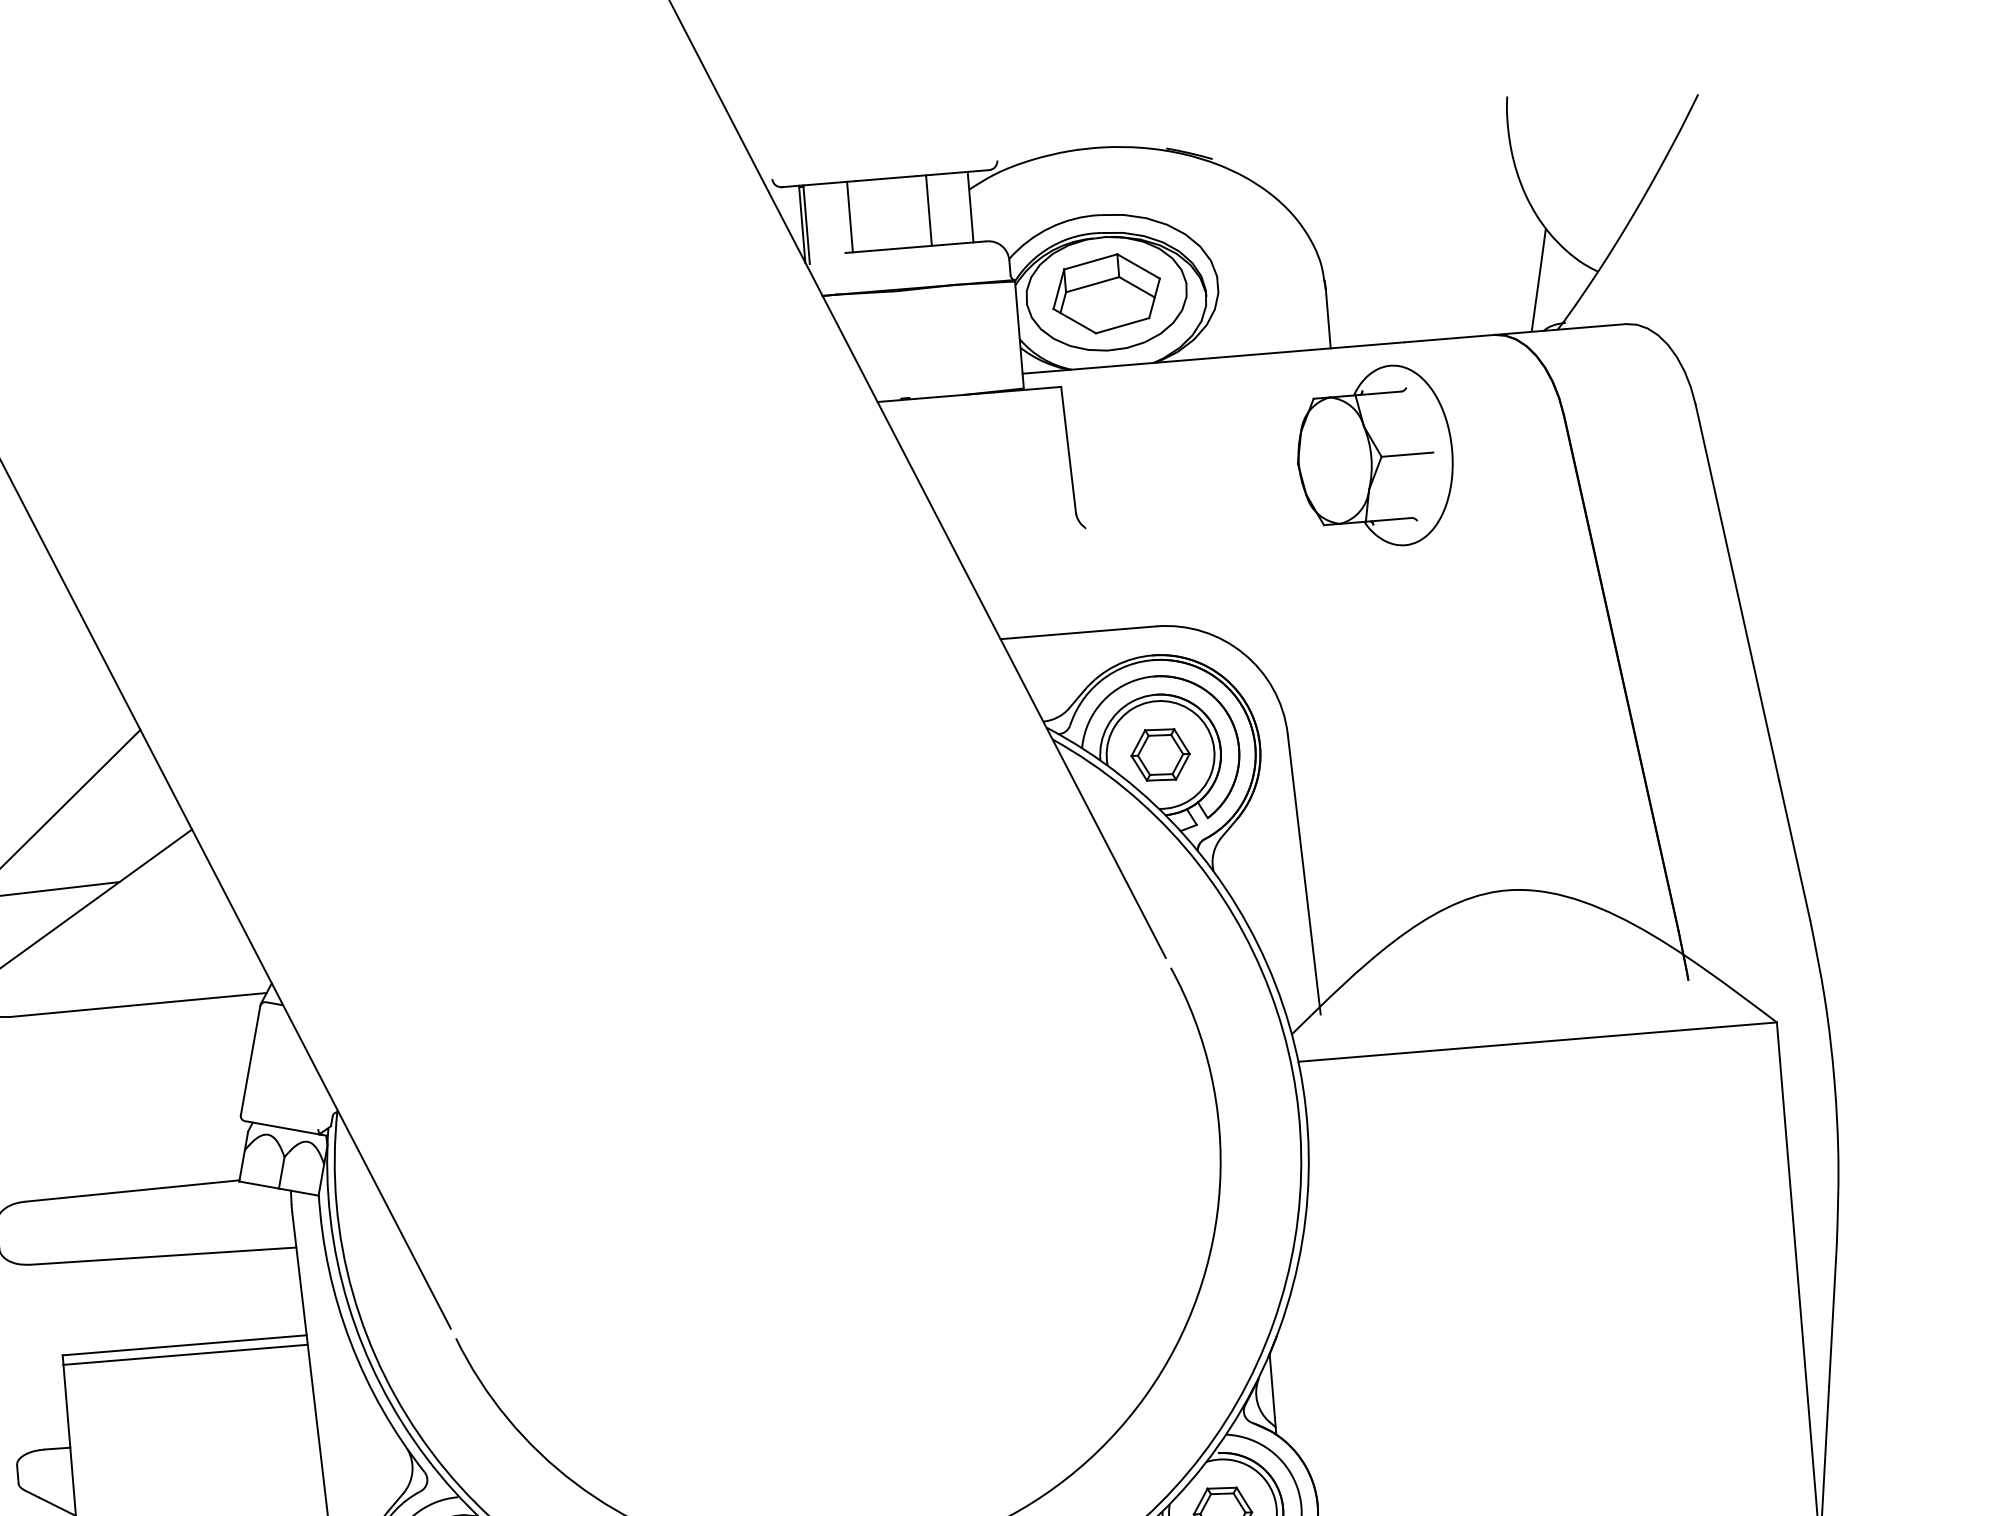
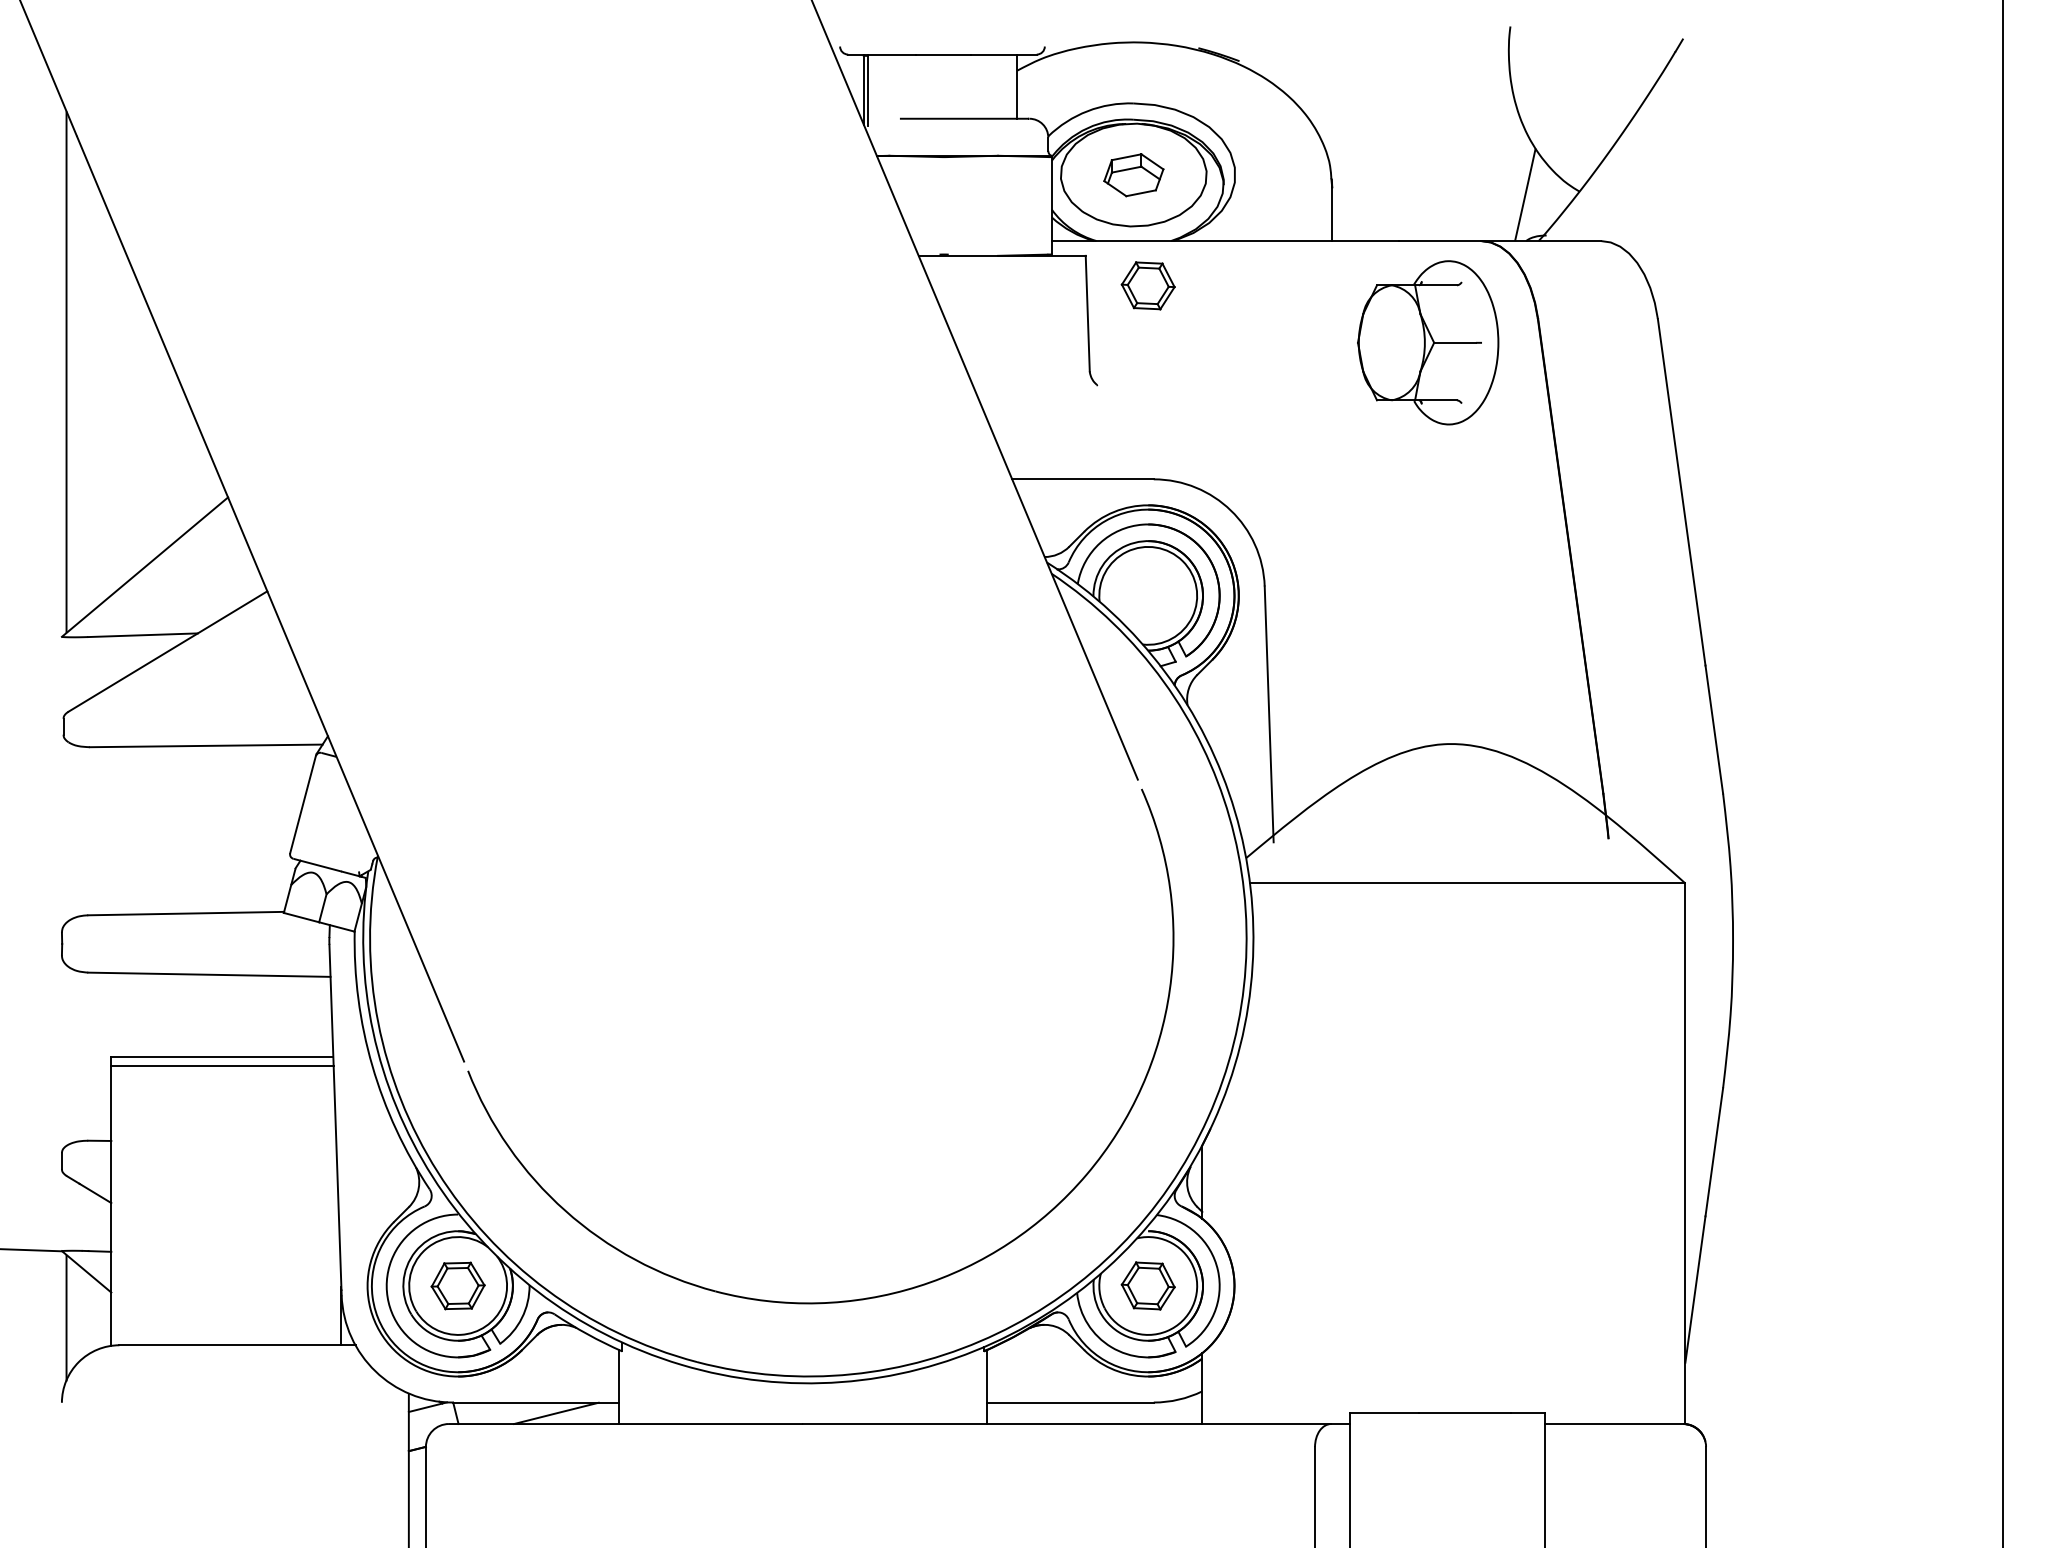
line: (929, 210) -> (979, 86), removed
line: (850, 216) -> (907, 86), removed
part: (1106, 294) -> (1133, 175), size x0.6
part: (1375, 456) -> (1428, 342), moved
part: (1159, 754) -> (1147, 285), moved

